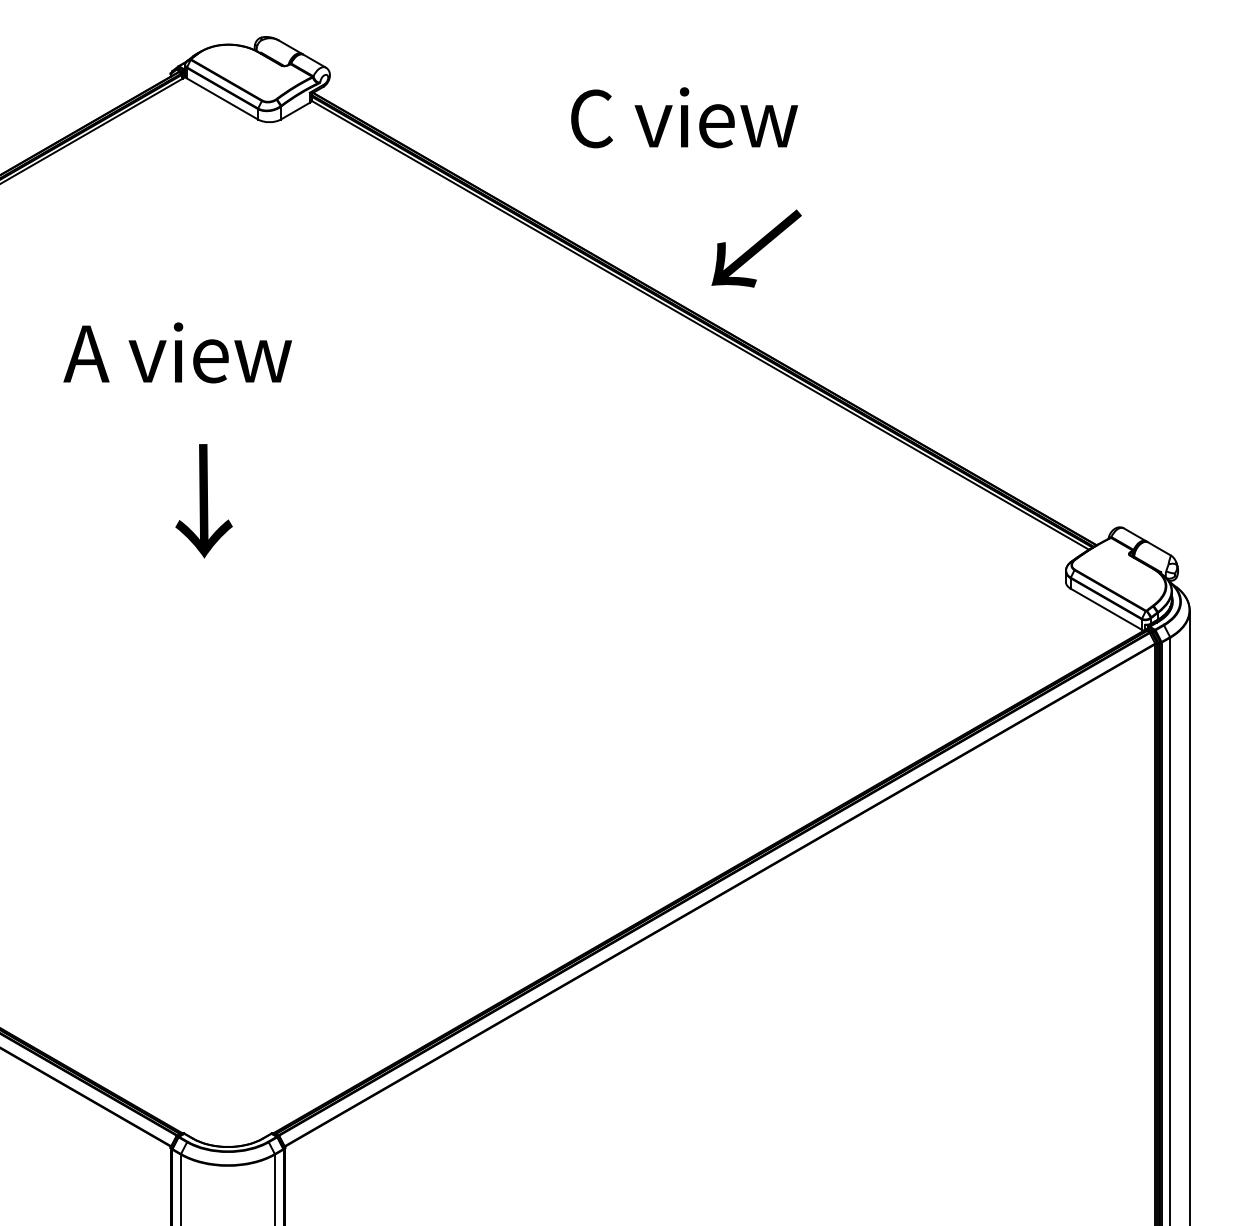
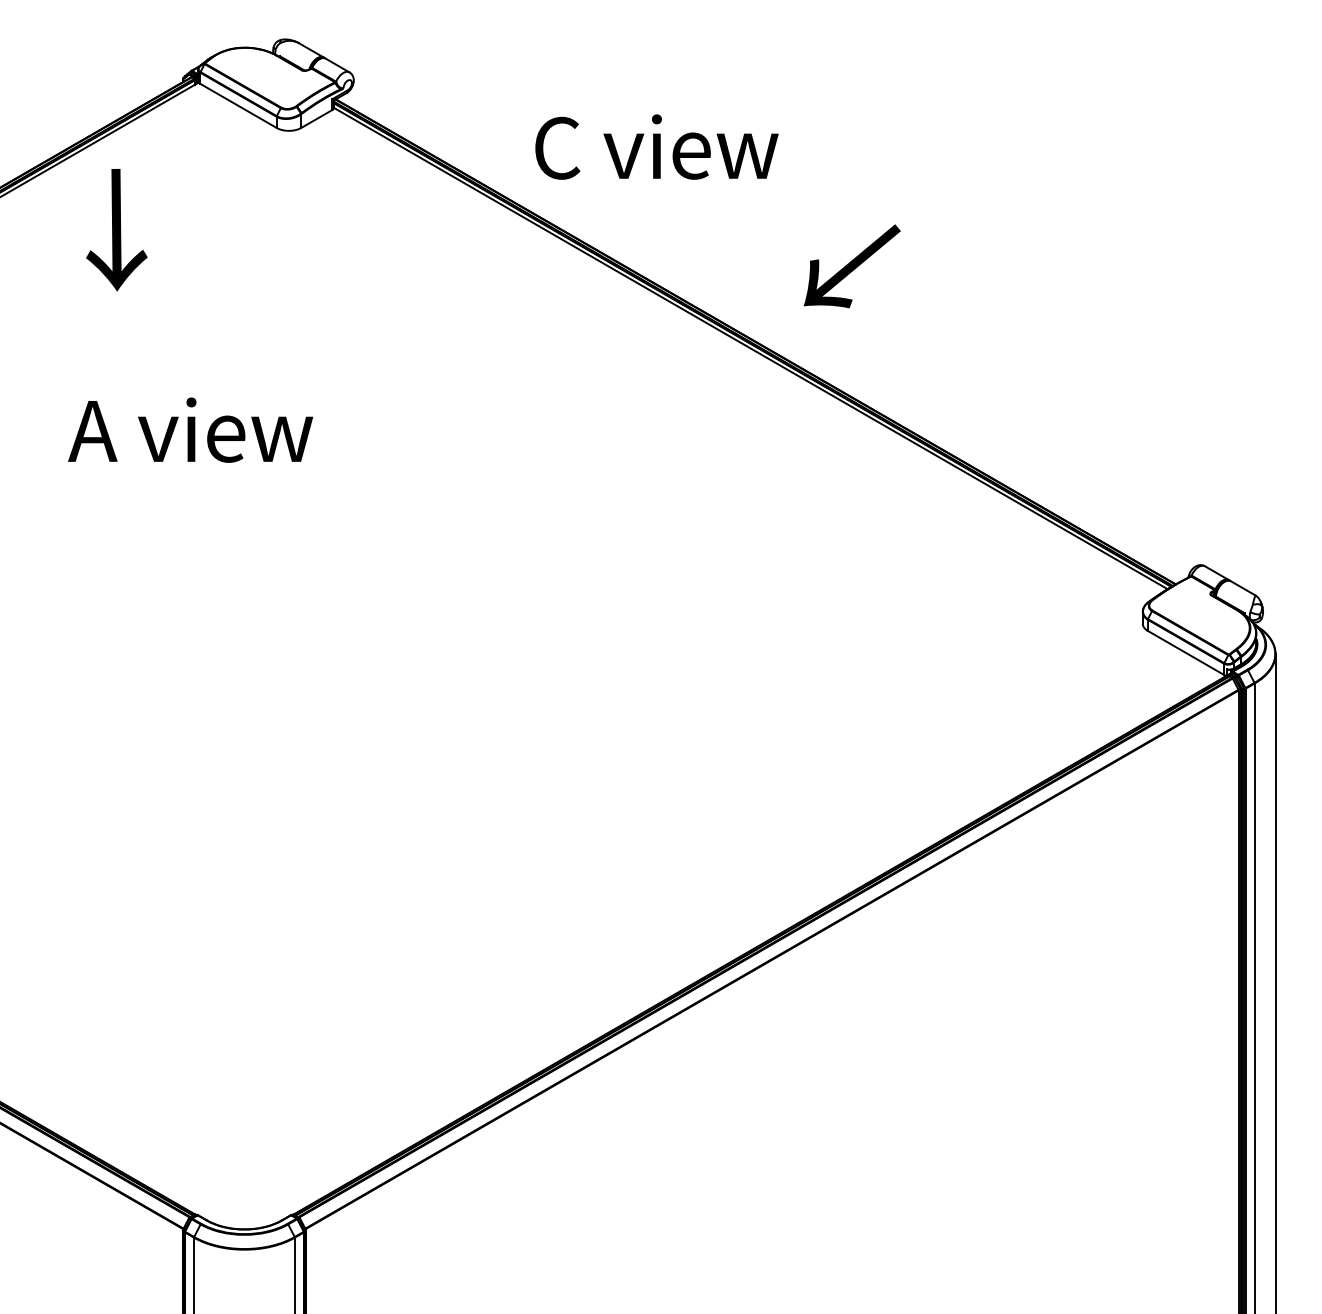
text: (684, 117) -> (656, 146), moved
text: (755, 248) -> (851, 266), moved
text: (177, 352) -> (190, 429), moved
text: (203, 501) -> (116, 230), moved

